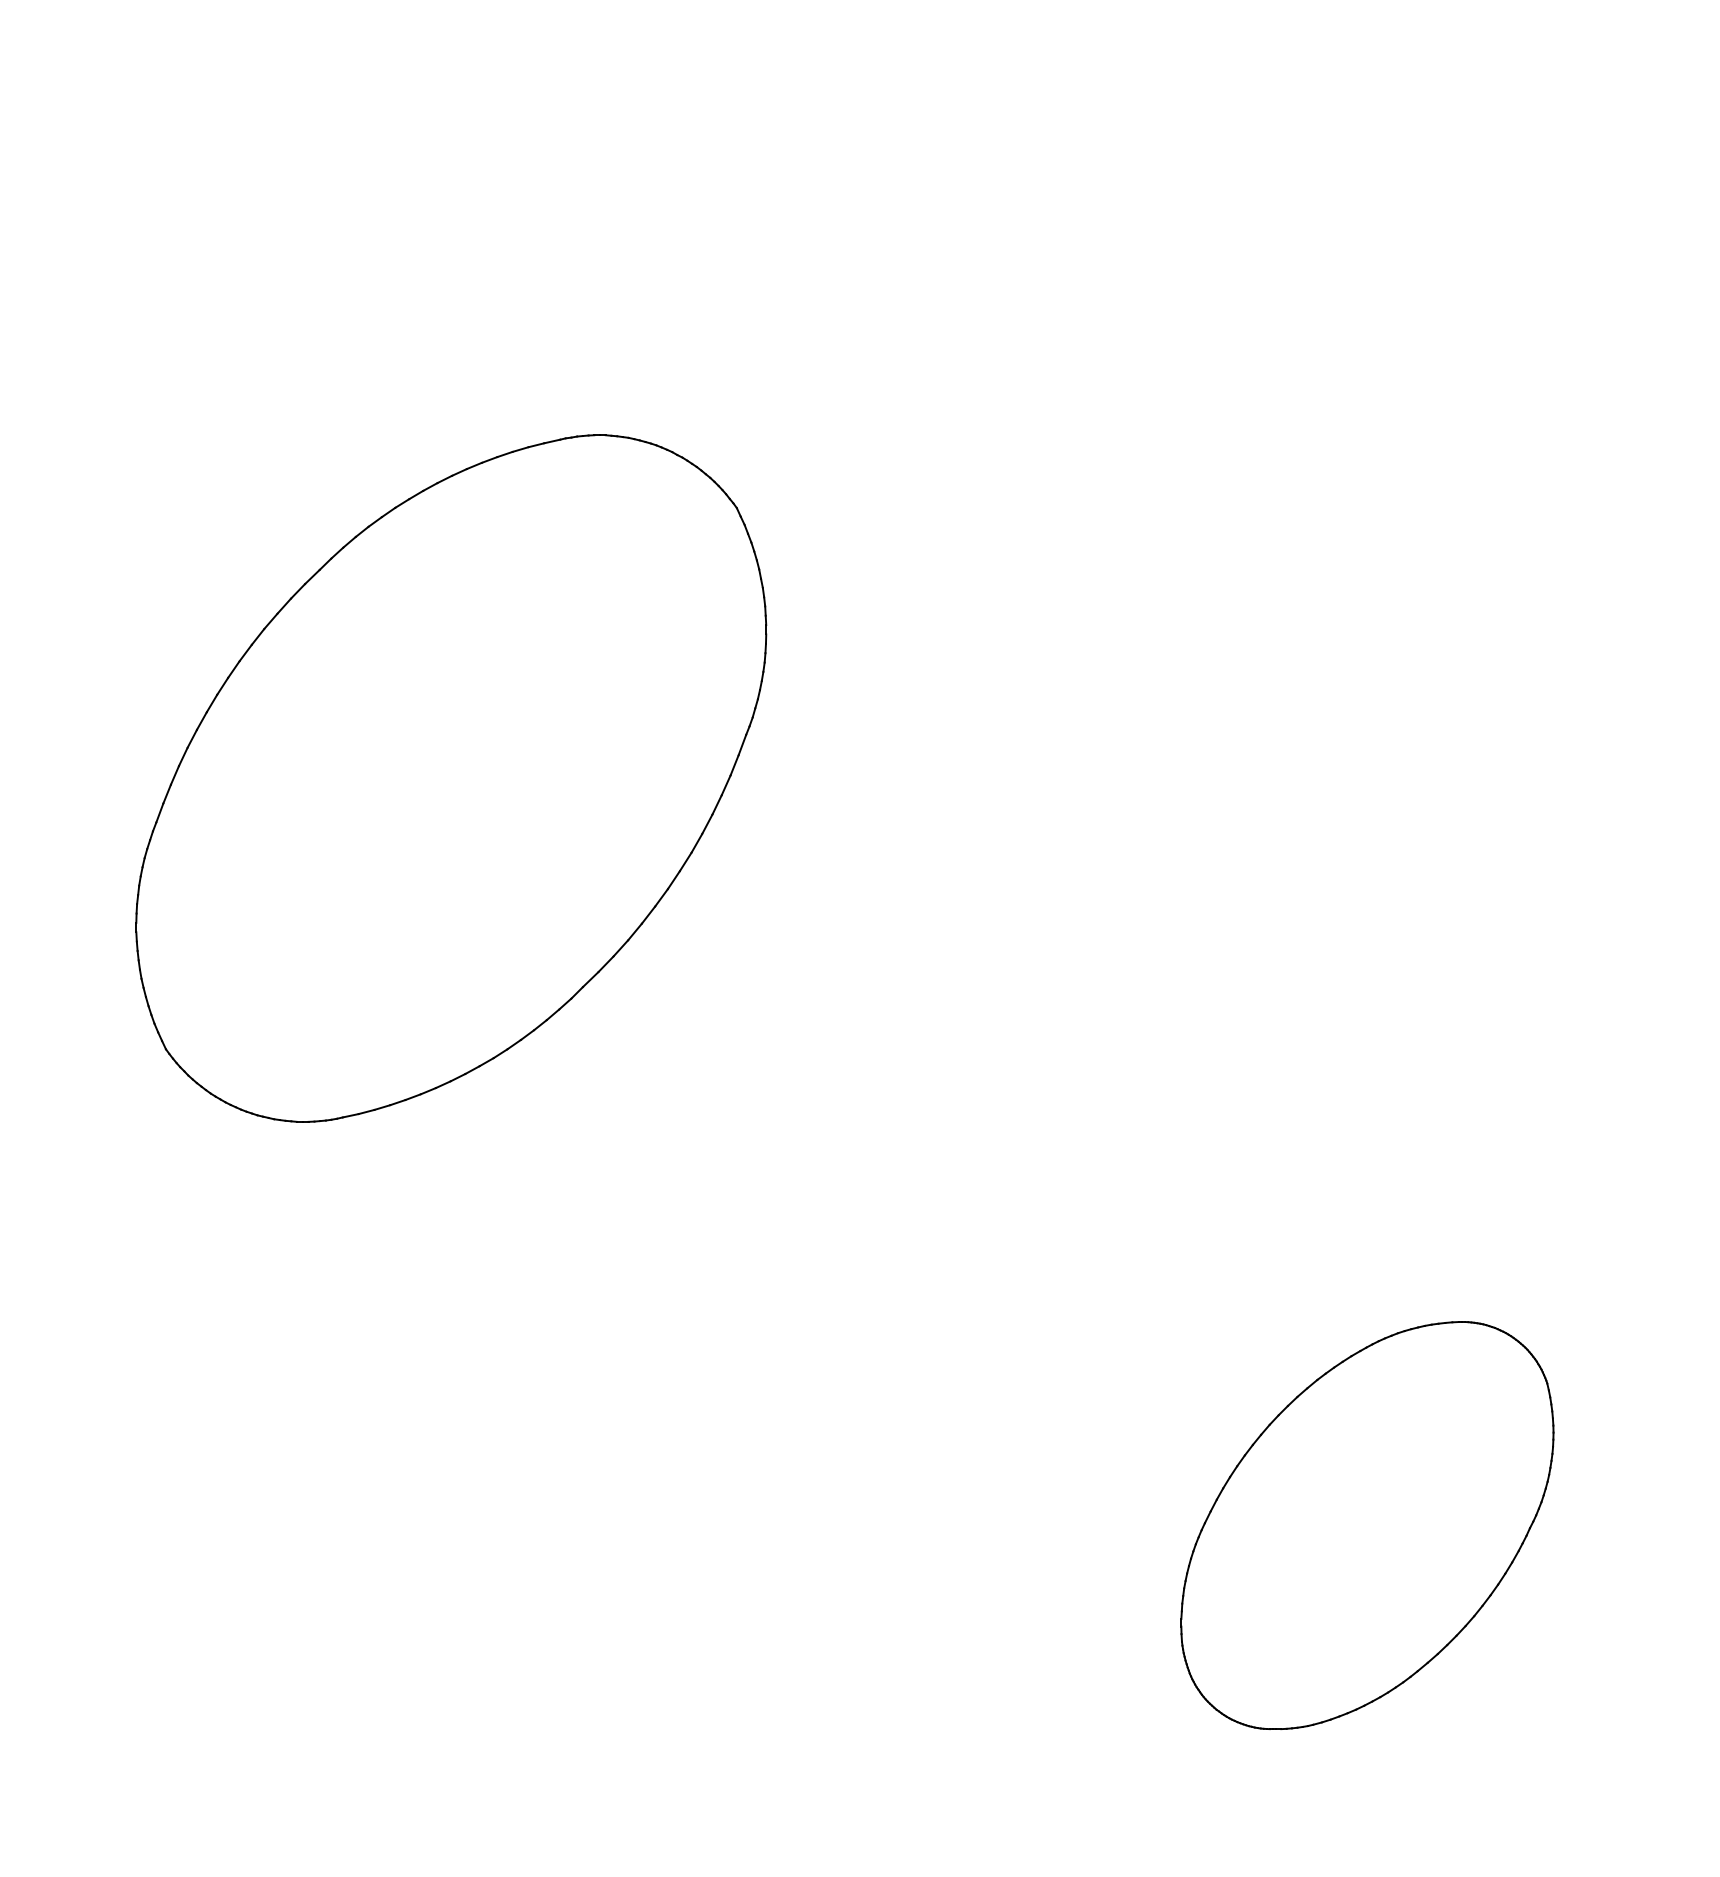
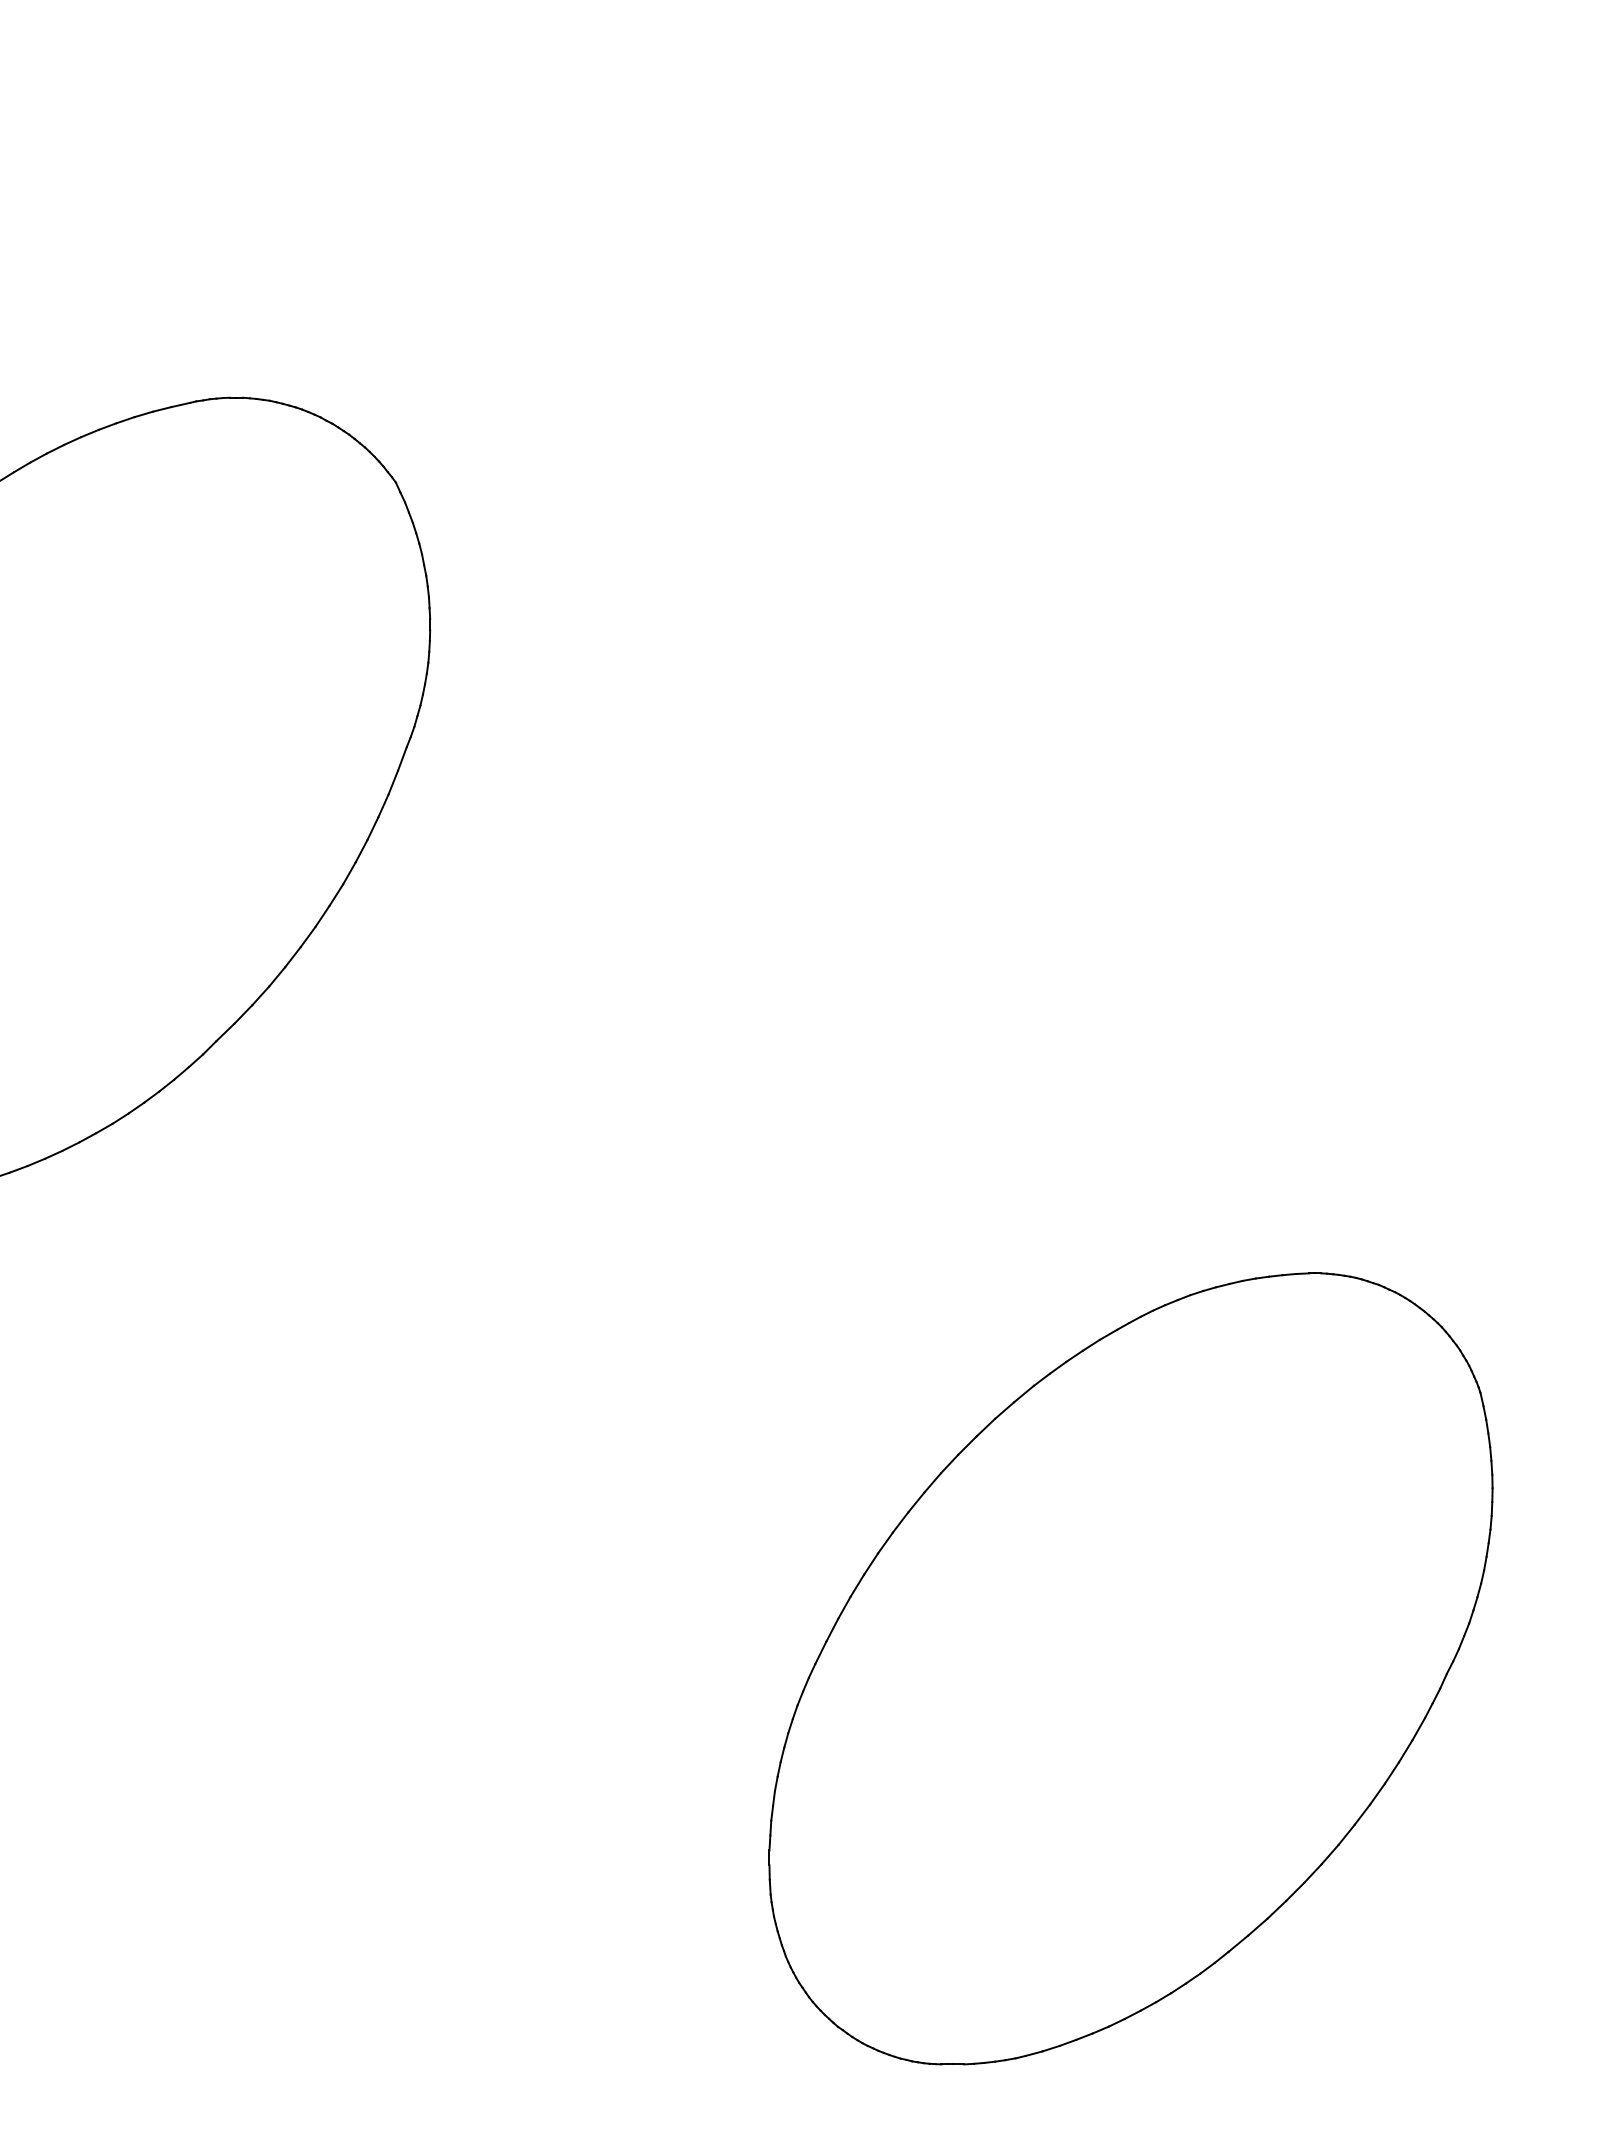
part: (1367, 1525) -> (1131, 1668), size x1.67

